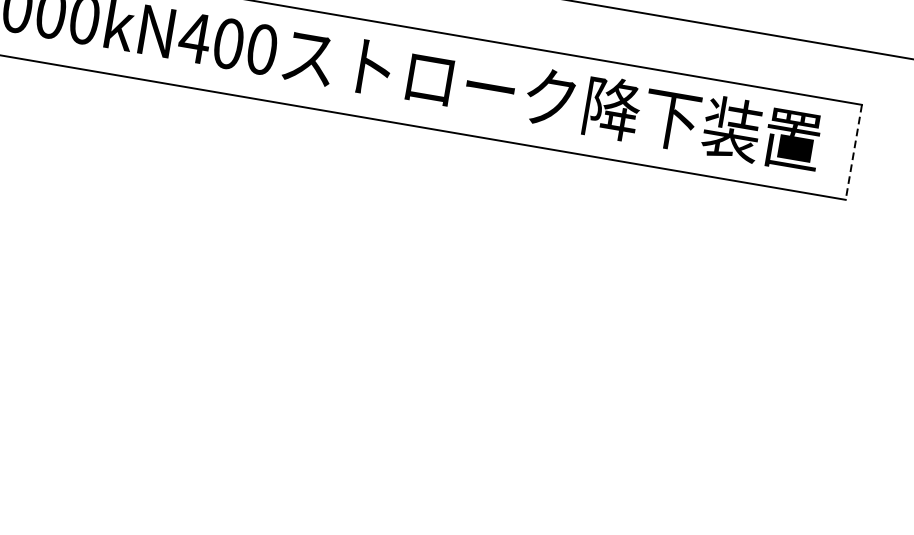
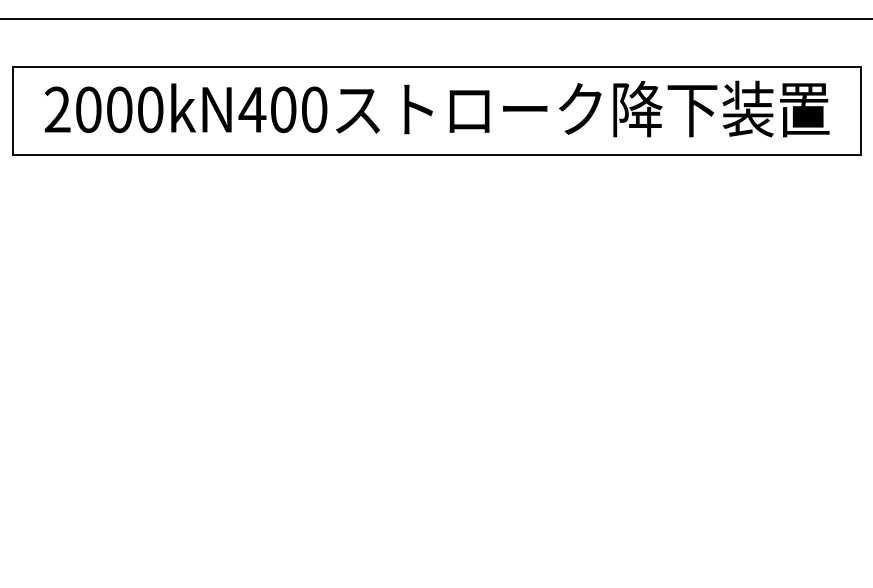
line: (854, 152) -> (861, 111), dashed -> solid

